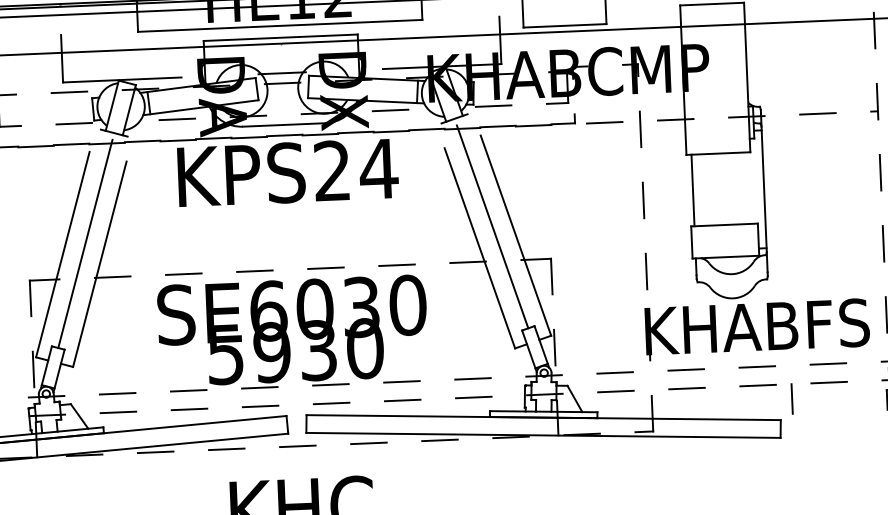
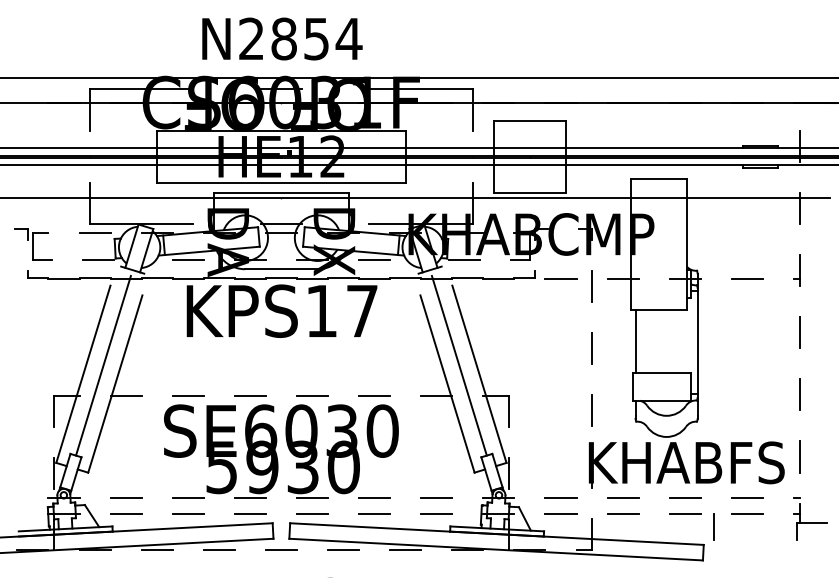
text: (356, 169) -> (342, 310), KPS24 -> KPS17

